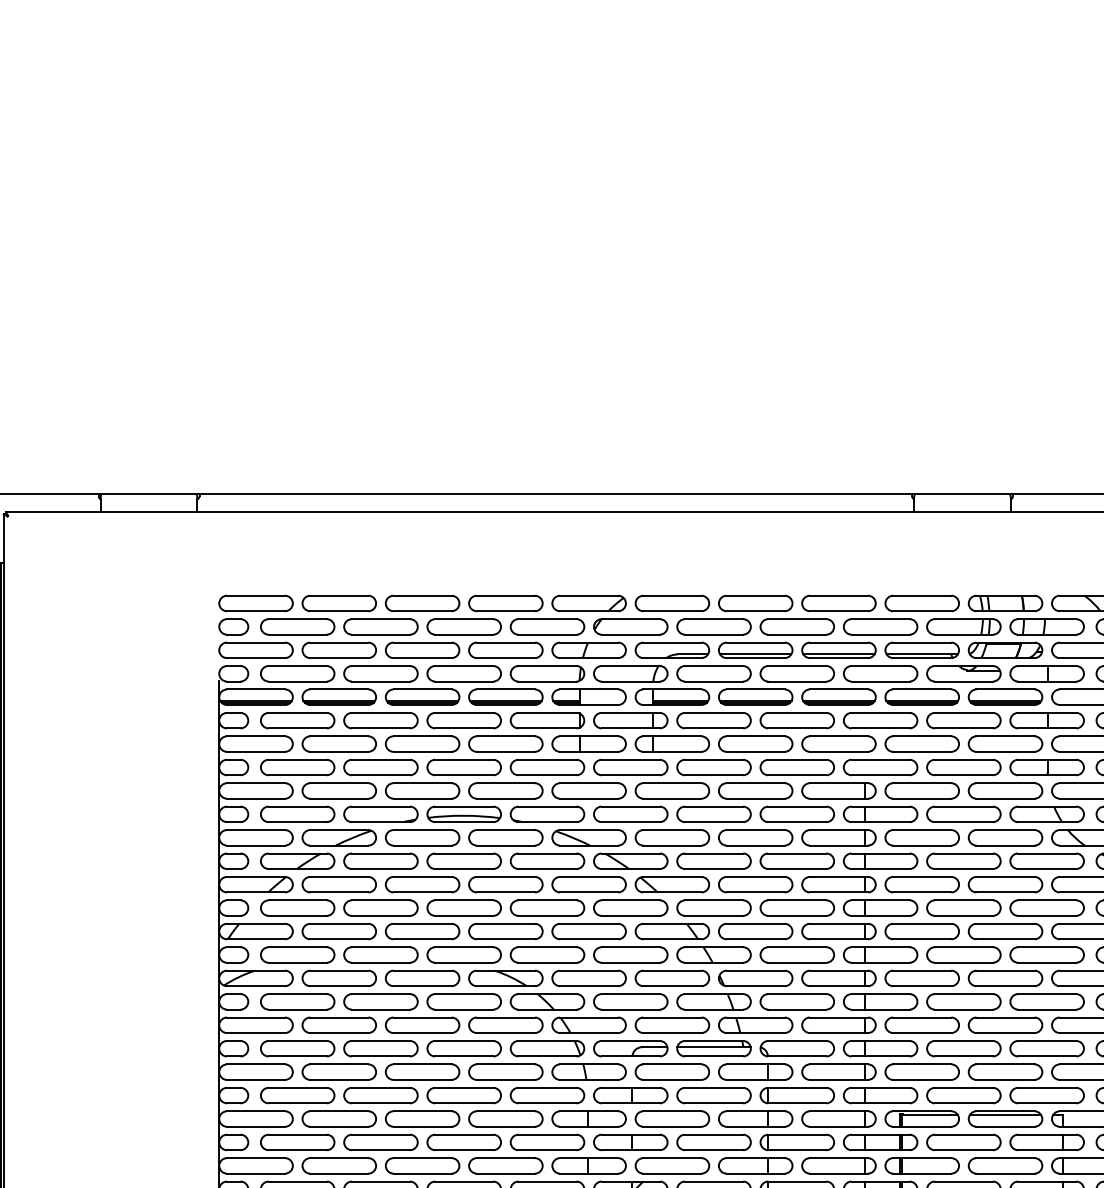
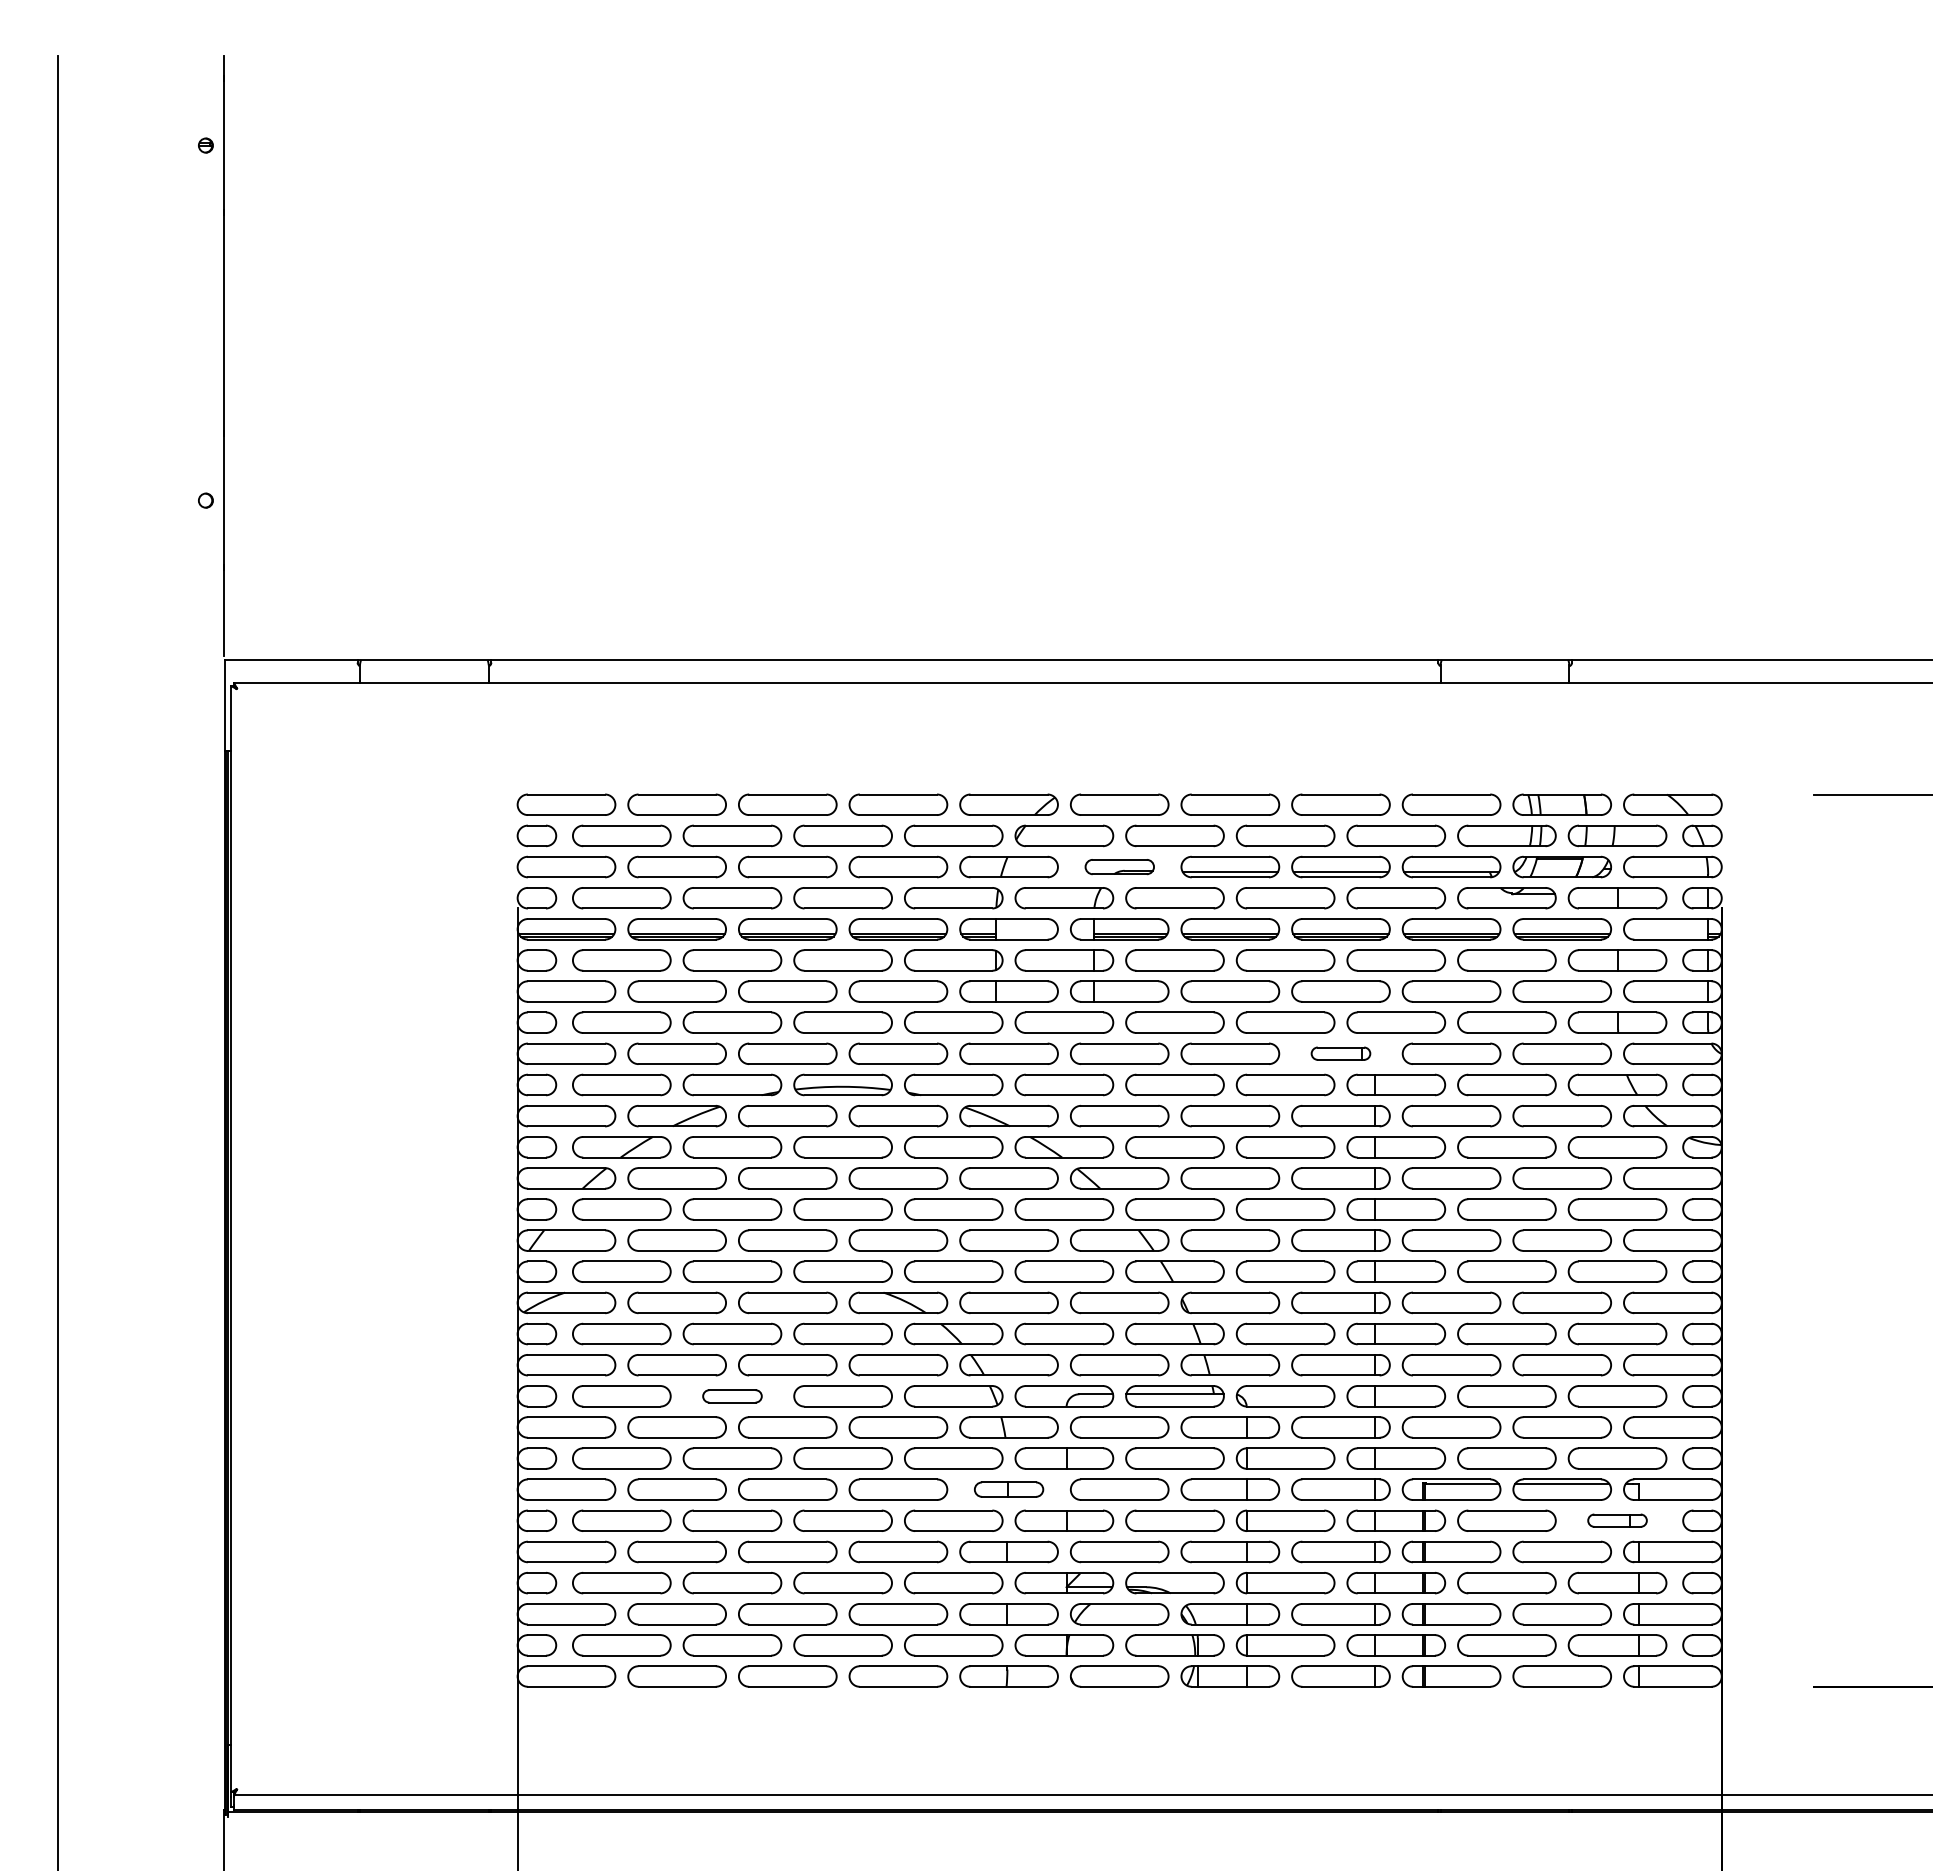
part: (672, 649) -> (1119, 866), size x0.7
part: (838, 790) -> (1340, 1053), size x0.6
part: (380, 1048) -> (732, 1396), size x0.6
part: (588, 1118) -> (1008, 1489), size x0.7
part: (1047, 1142) -> (1617, 1520), size x0.6

